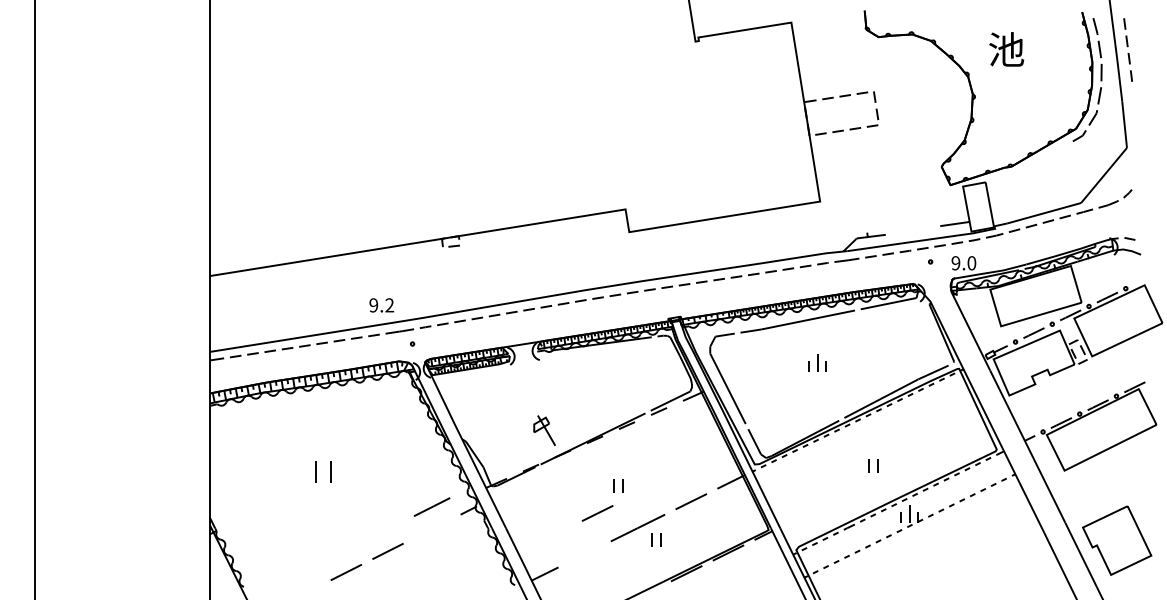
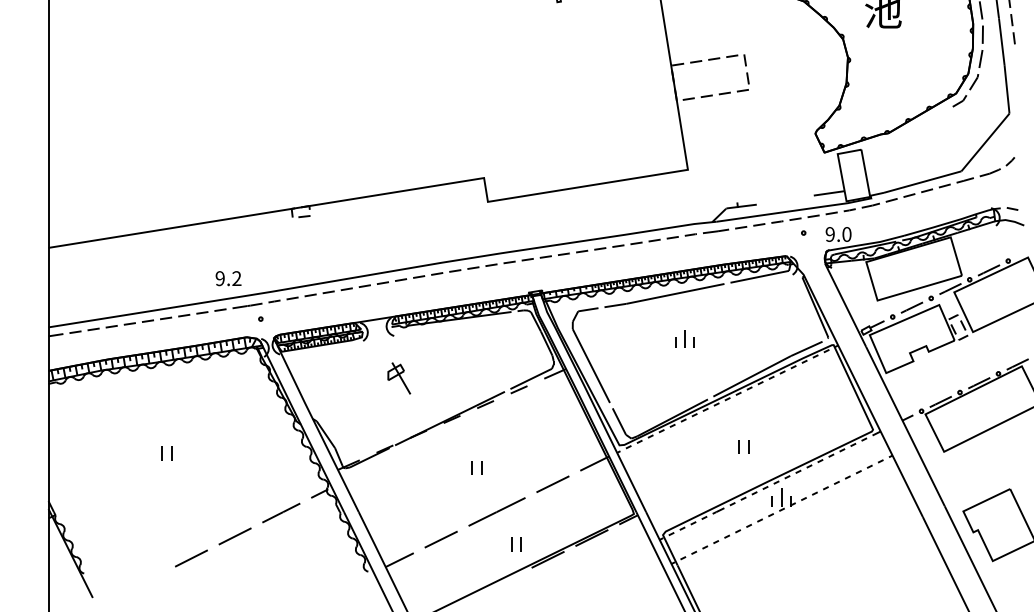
part: (544, 430) -> (399, 378), moved
part: (322, 471) -> (166, 452), size x0.62
line: (431, 506) -> (280, 512), moved
line: (597, 513) -> (441, 539), moved
part: (656, 539) -> (516, 543), moved

